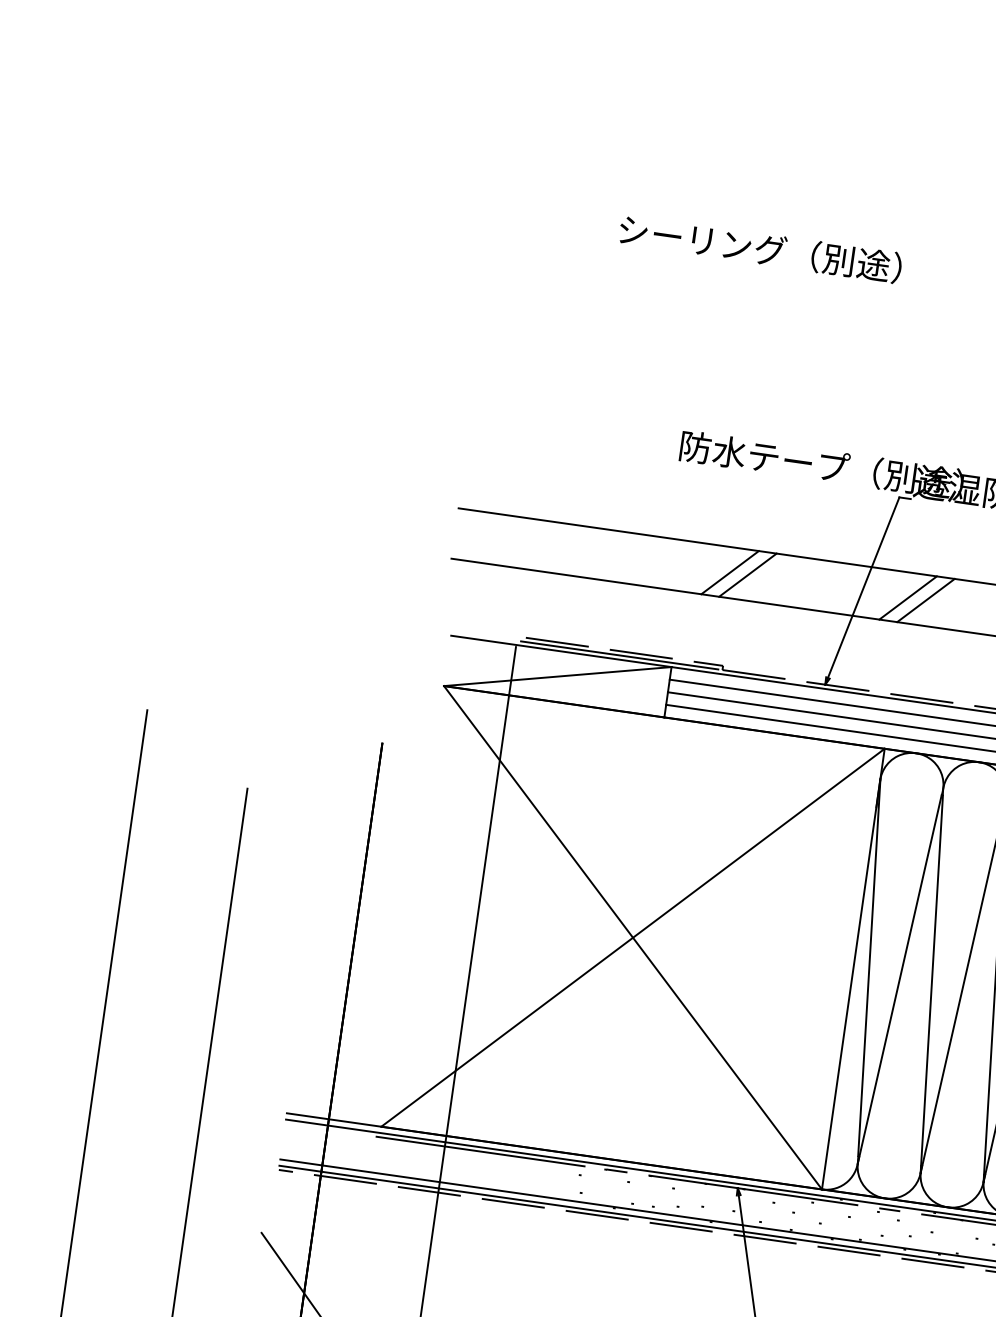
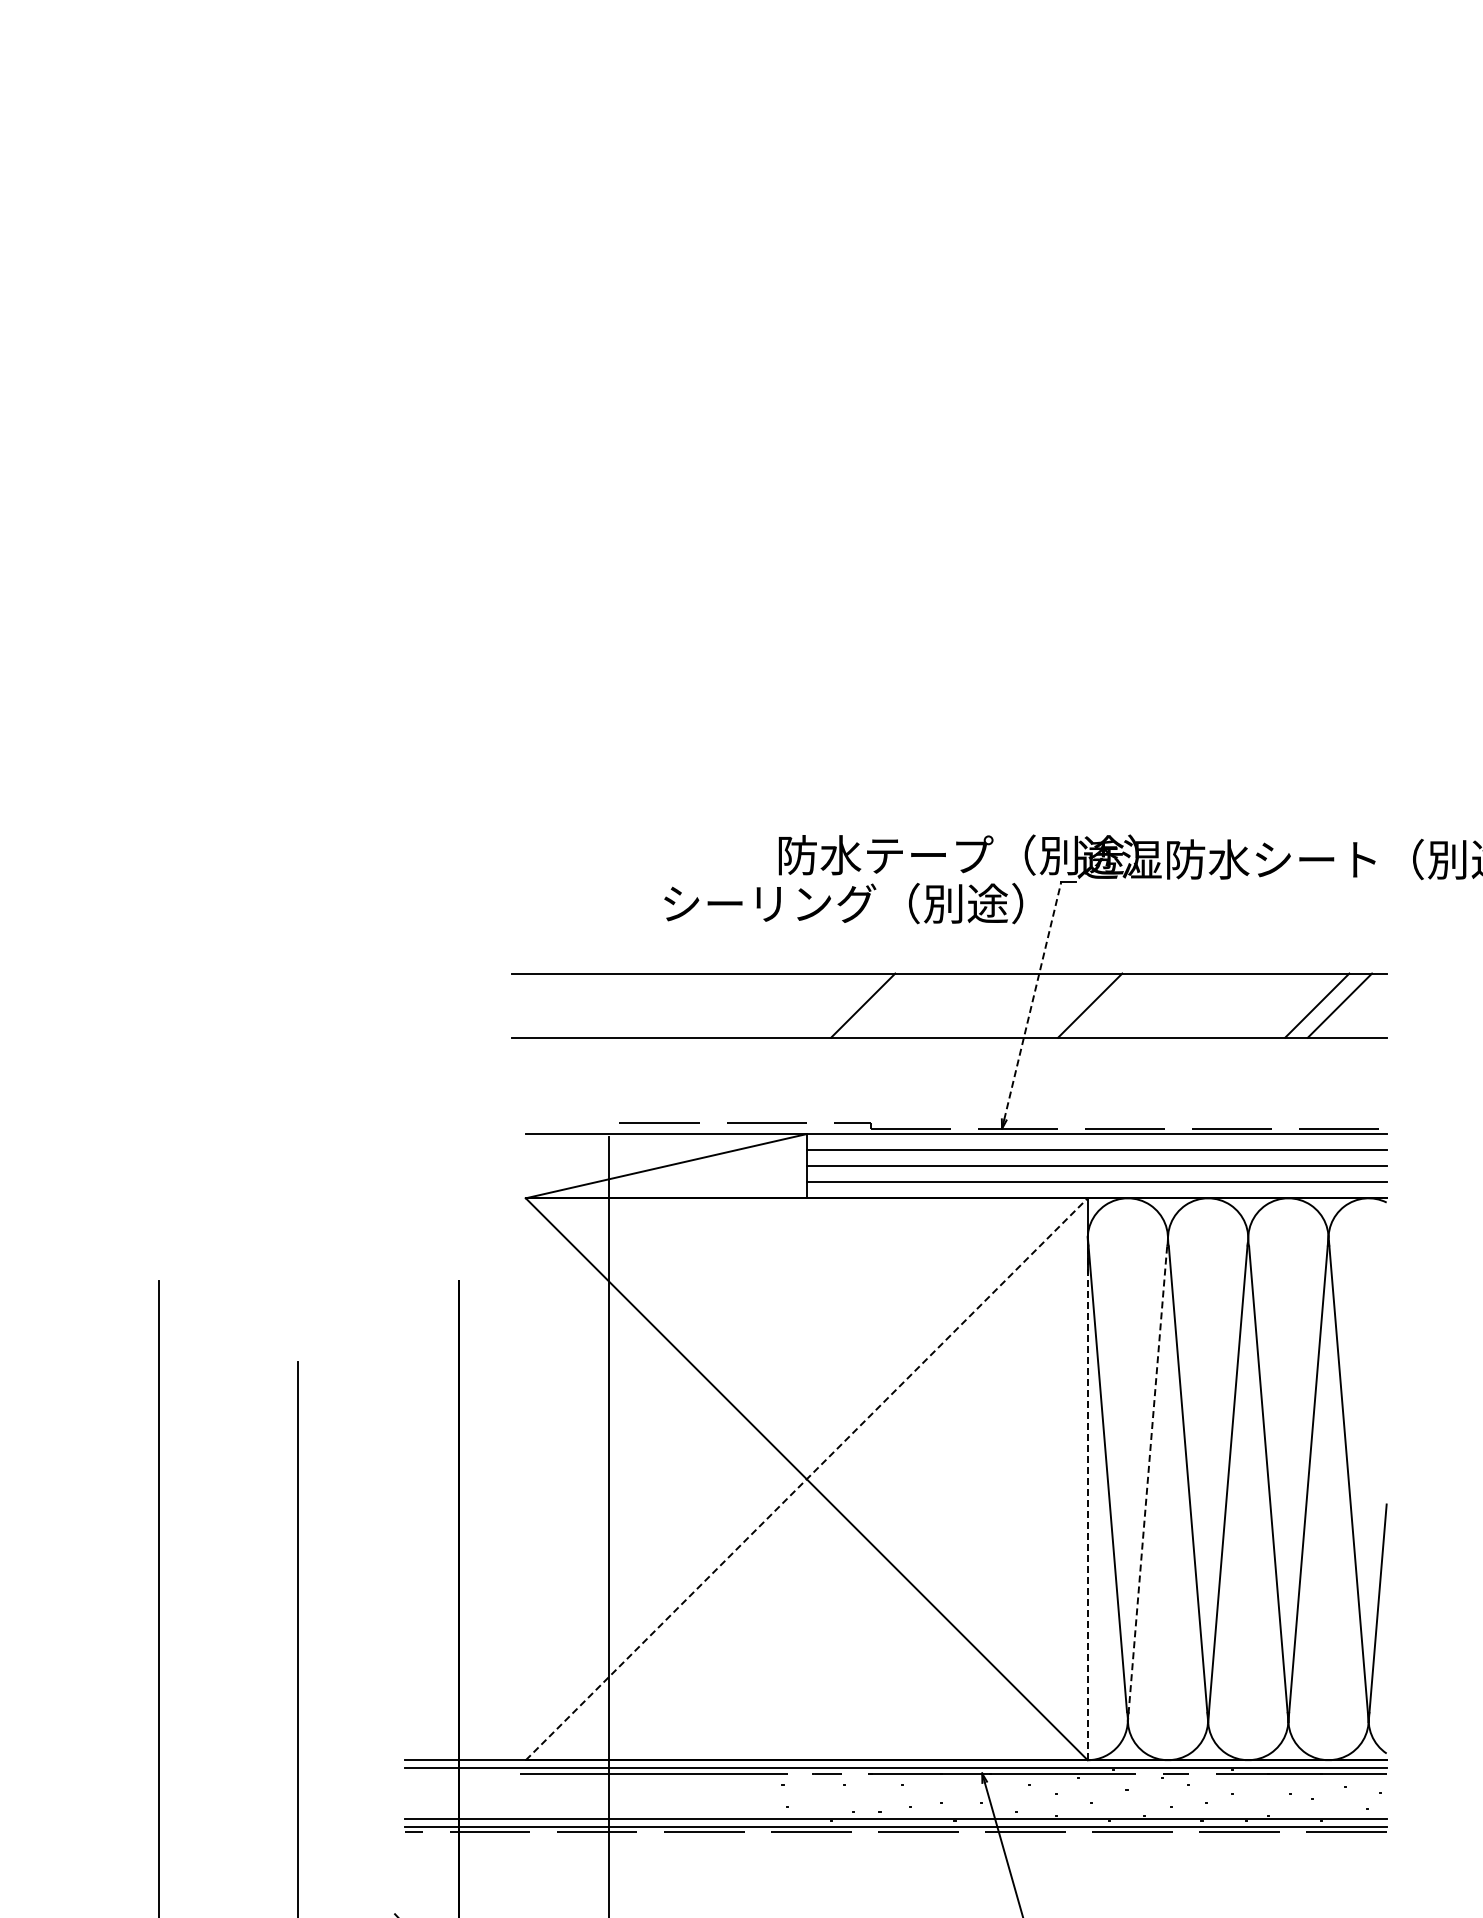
text: (760, 248) -> (843, 903), moved
line: (747, 575) -> (885, 1005), removed
line: (863, 587) -> (1032, 1000), solid -> dashed
line: (925, 600) -> (1112, 1005), removed
line: (619, 655) -> (739, 1128), removed
line: (633, 937) -> (807, 1478), solid -> dashed
line: (899, 979) -> (1147, 1484), solid -> dashed
line: (850, 984) -> (1087, 1499), solid -> dashed

